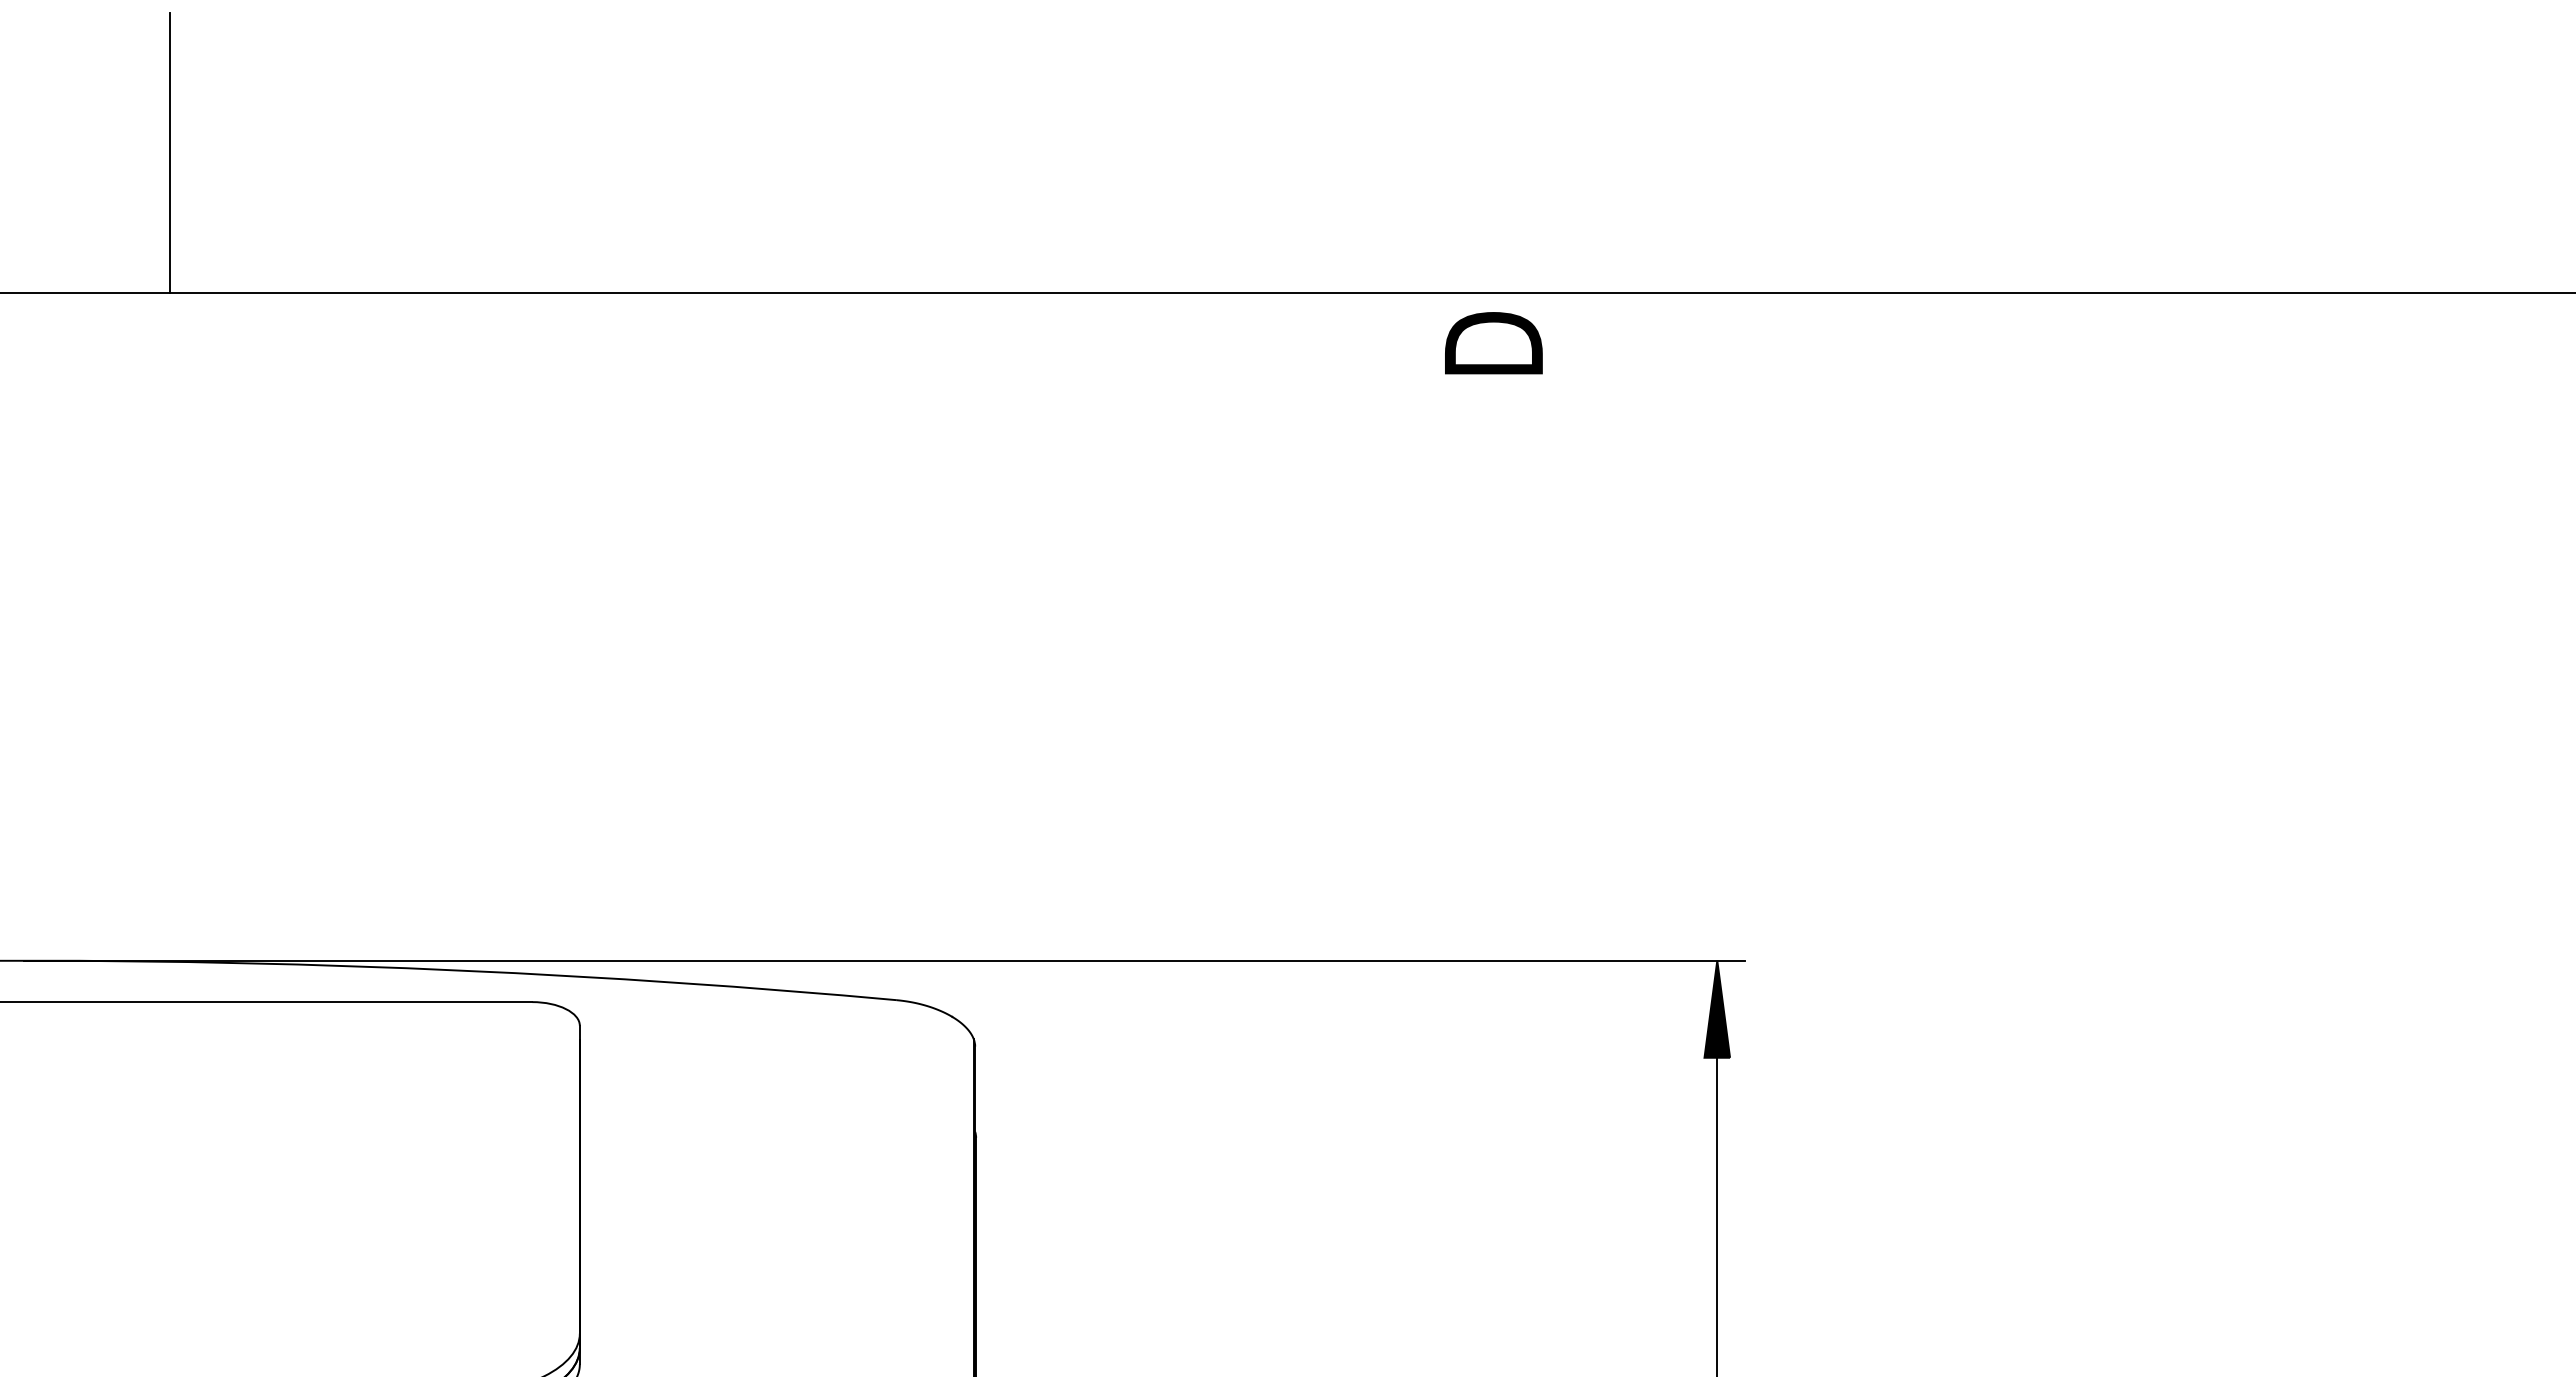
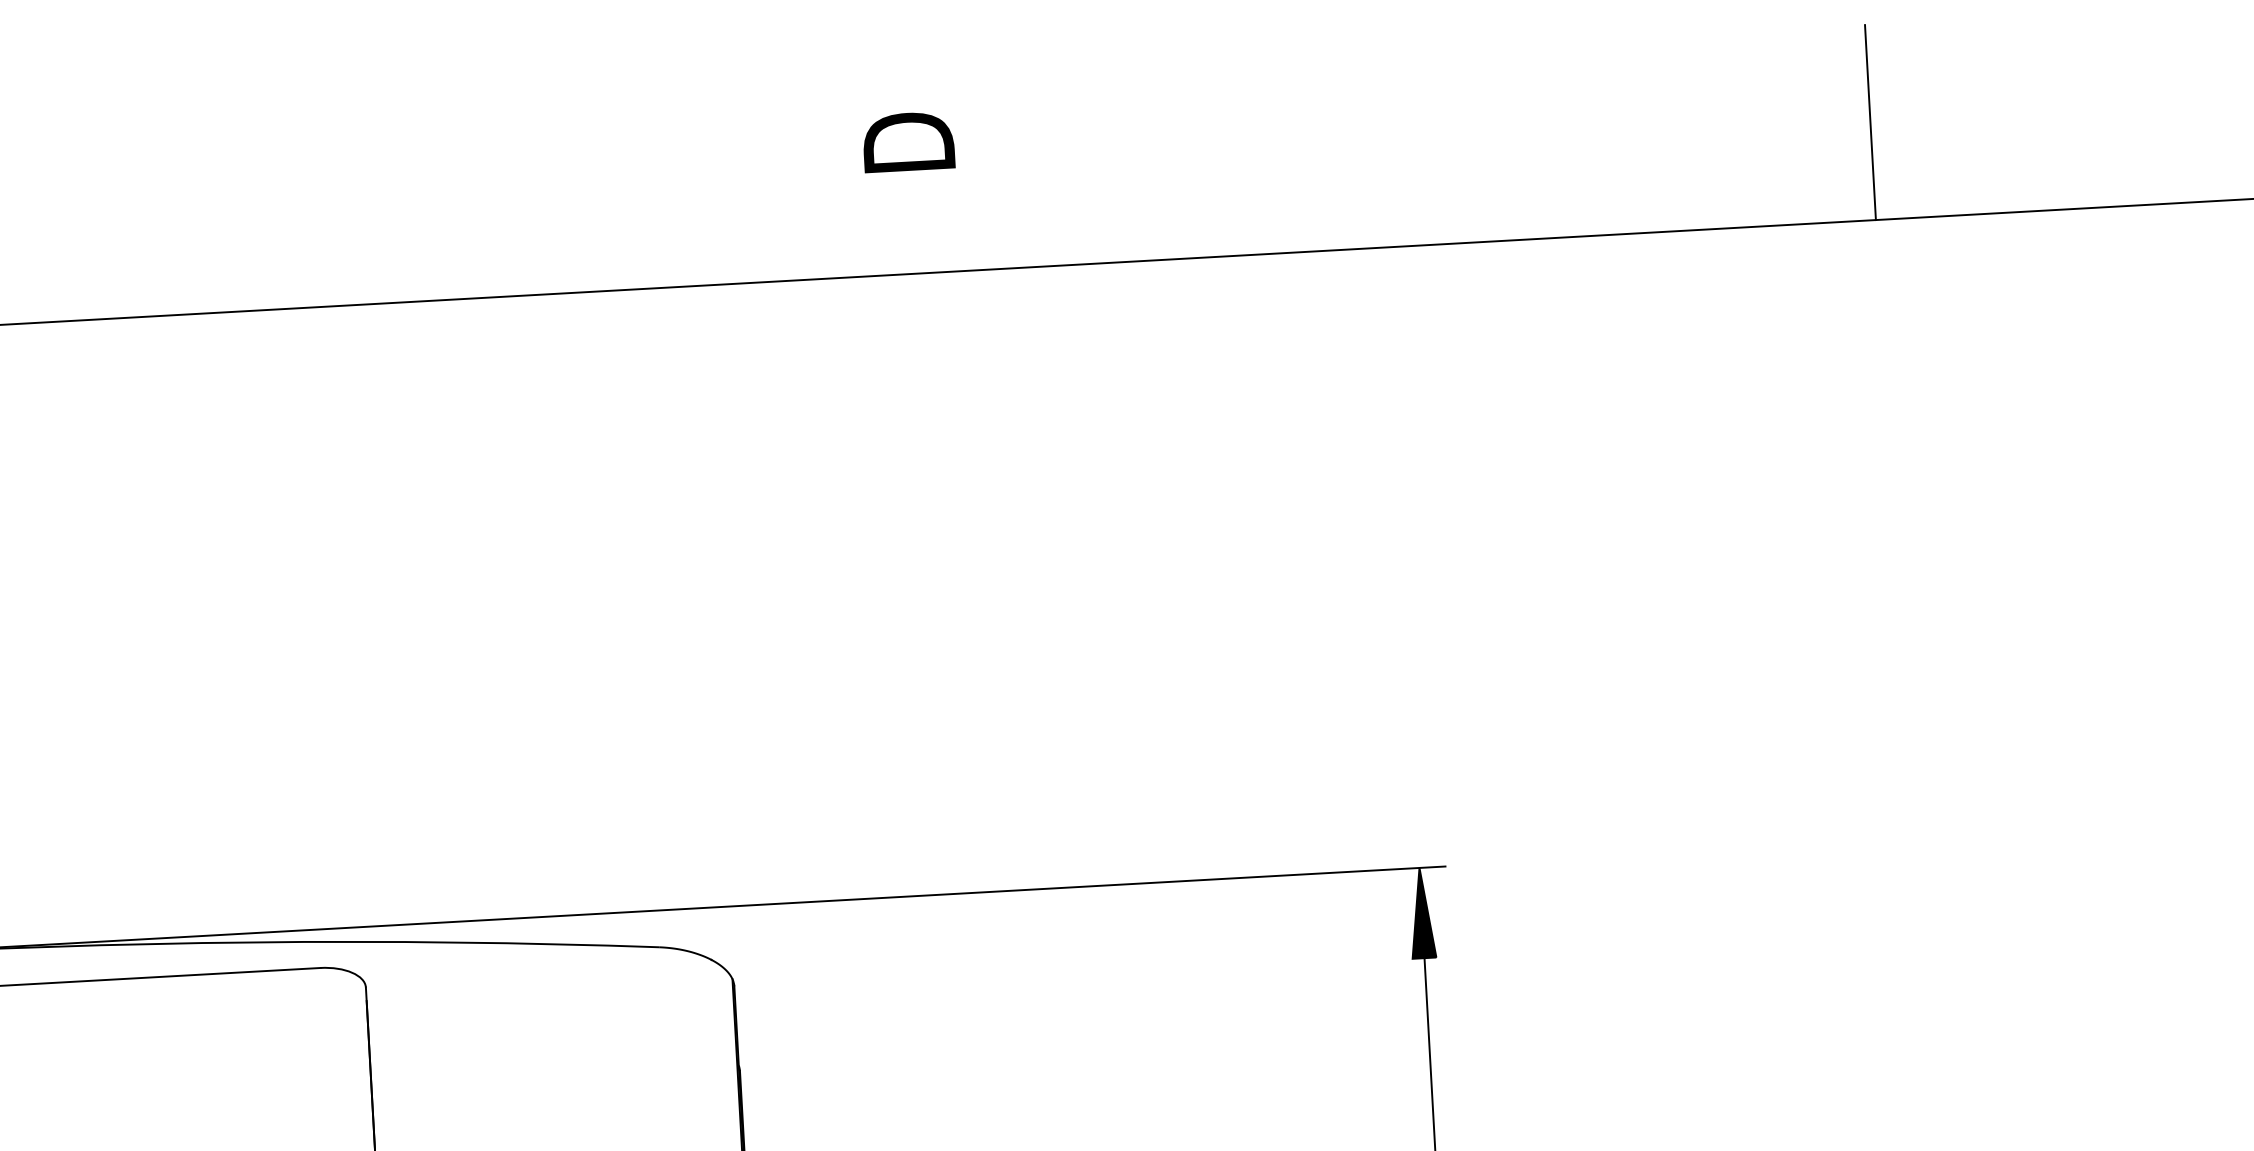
line: (2245, 188) -> (1870, 122), added
text: (1493, 343) -> (908, 142), moved

